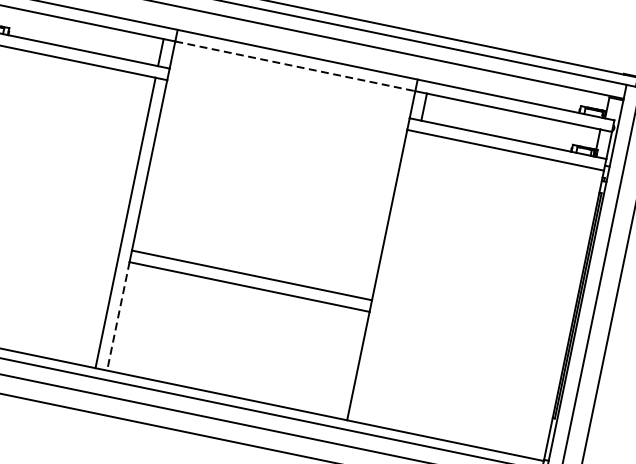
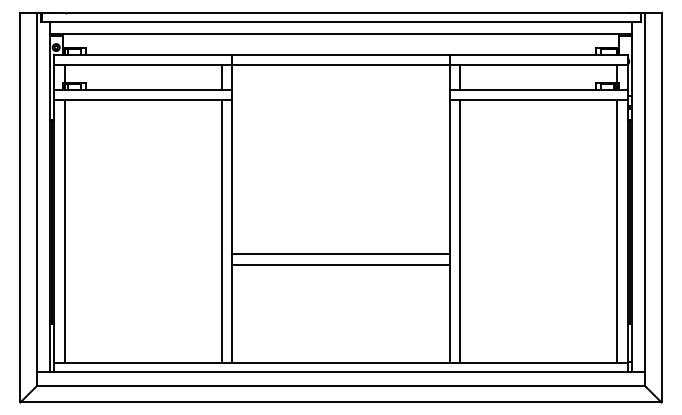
line: (295, 66) -> (341, 65), dashed -> solid
line: (389, 277) -> (460, 231), added
line: (562, 313) -> (617, 231), added
line: (118, 316) -> (232, 314), dashed -> solid

